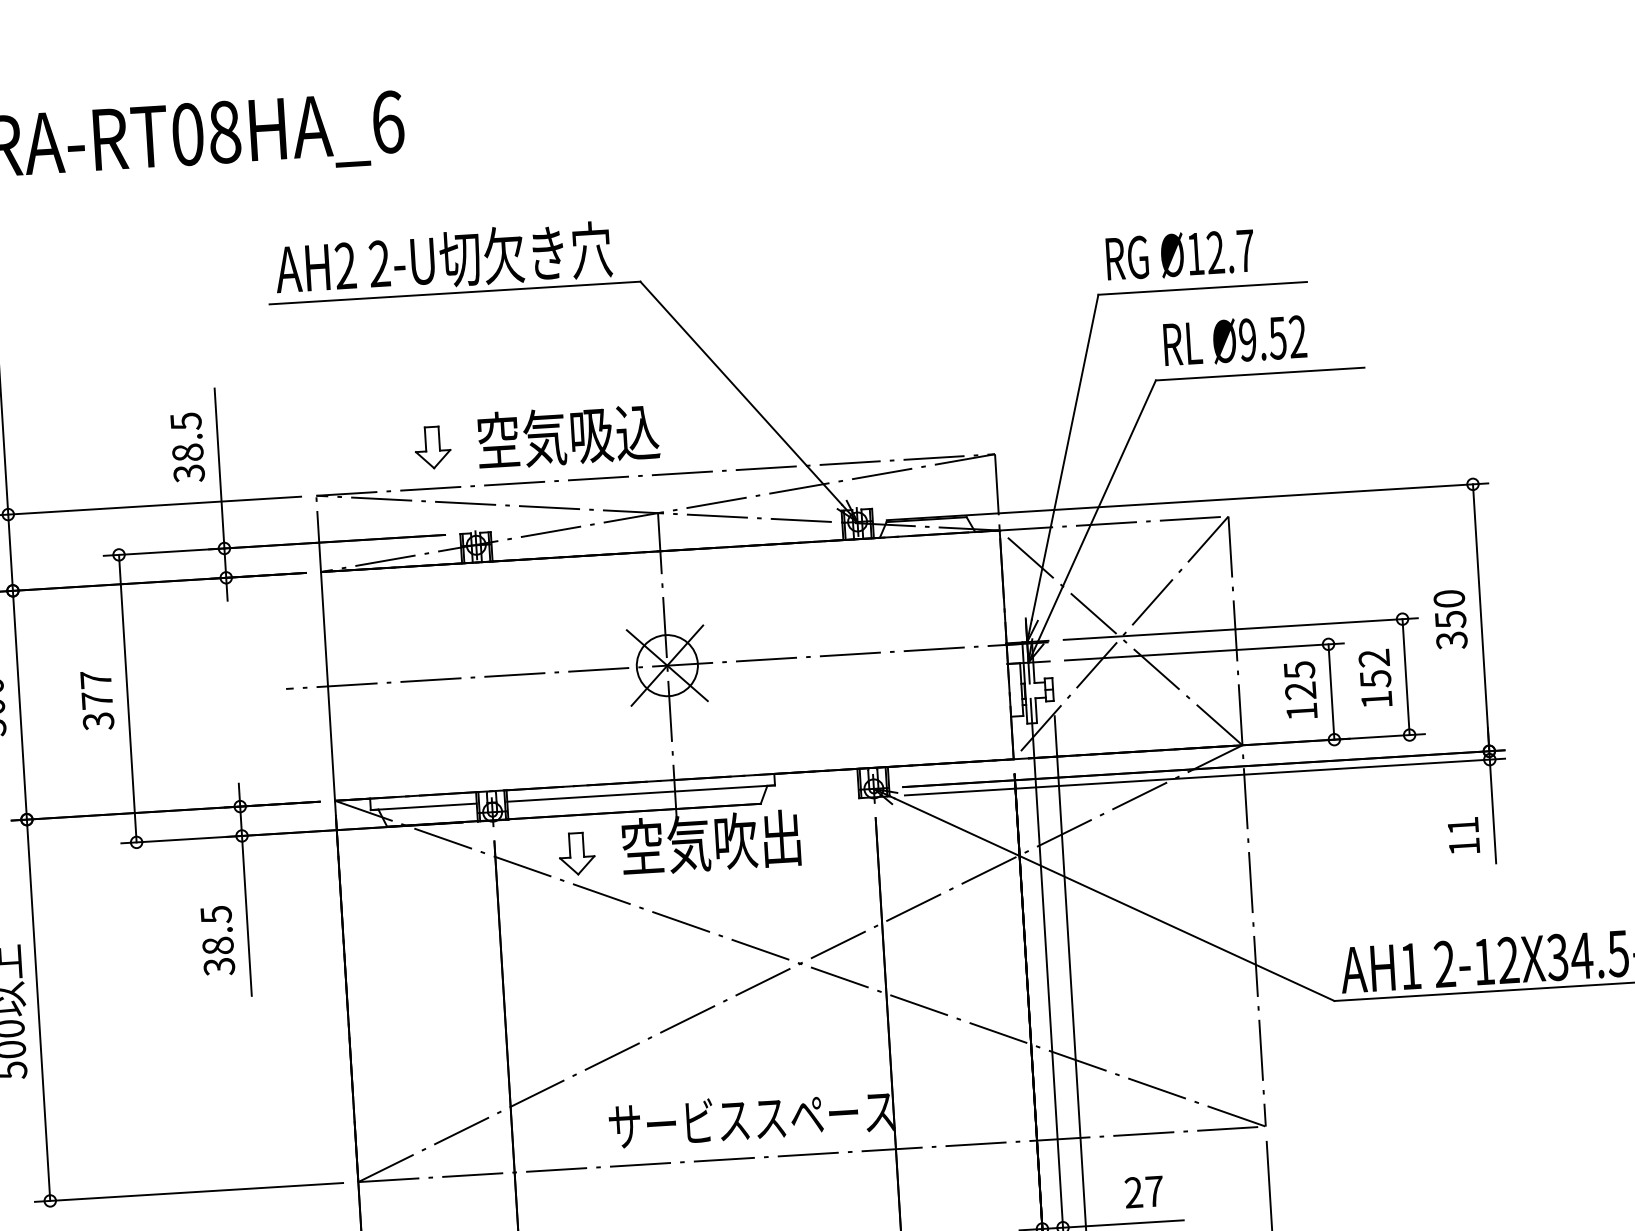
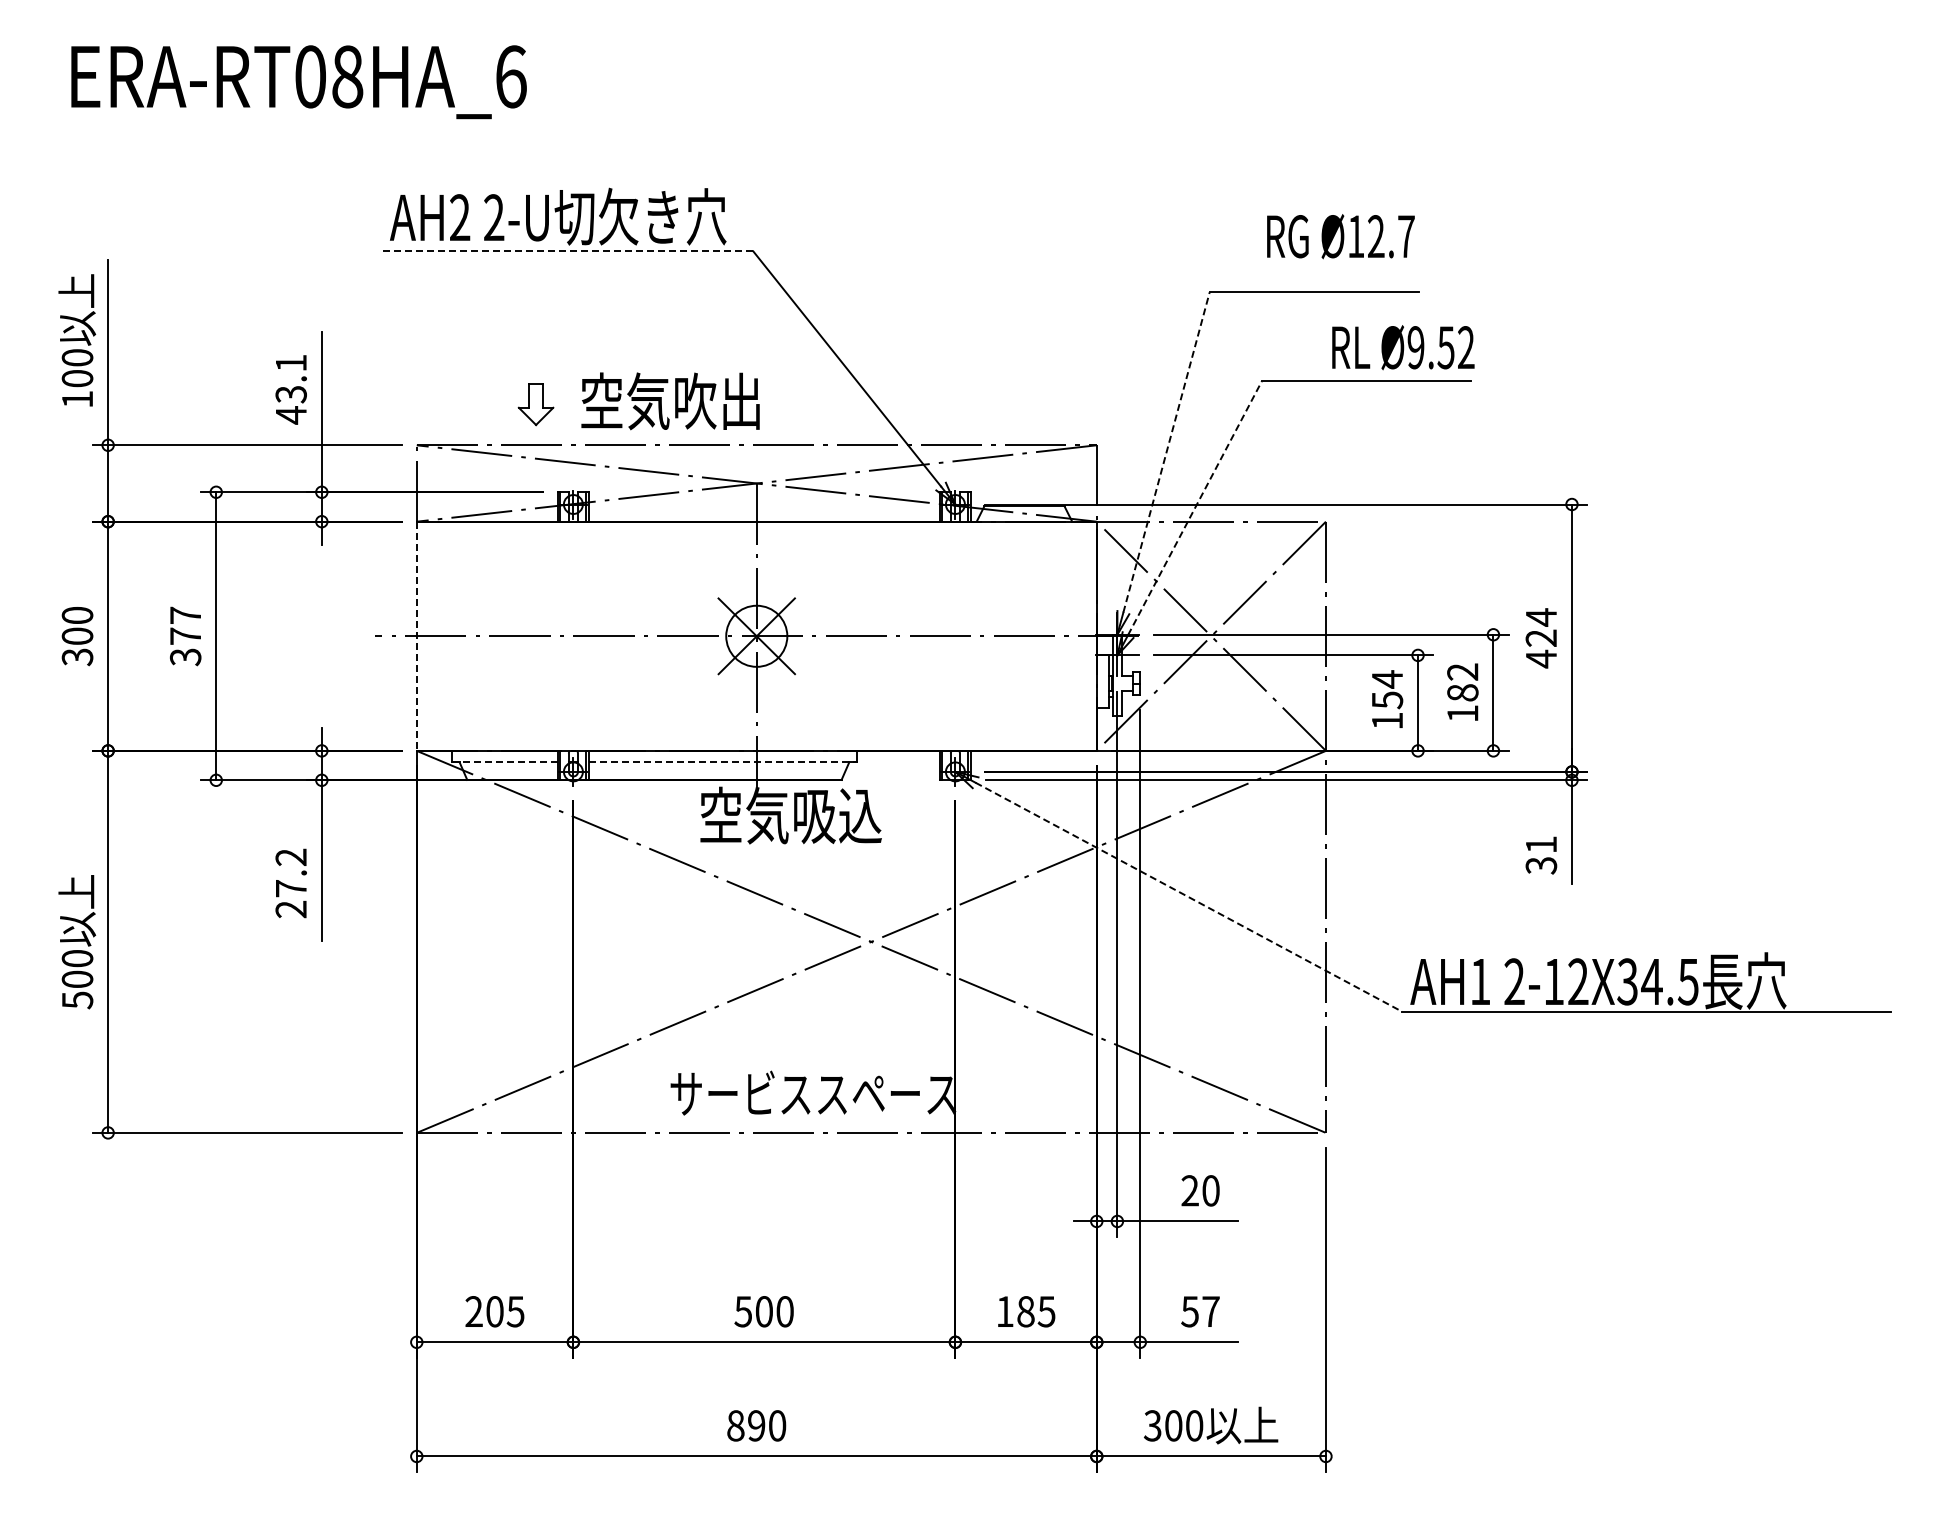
text: (1179, 254) -> (1340, 236), moved
line: (454, 293) -> (567, 251), solid -> dashed
text: (1235, 340) -> (1403, 347), moved
text: (614, 432) -> (718, 400), 空気吸込 -> 空気吹出
text: (186, 447) -> (290, 389), 38.5 -> 43.1
line: (1065, 457) -> (1166, 452), solid -> dashed
line: (1097, 510) -> (1195, 507), solid -> dashed
text: (1450, 619) -> (1541, 638), 350 -> 424
text: (1375, 678) -> (1462, 692), 152 -> 182
text: (1300, 680) -> (1387, 689), 125 -> 154
line: (327, 686) -> (416, 636), solid -> dashed
line: (641, 793) -> (723, 762), solid -> dashed
line: (424, 806) -> (505, 762), solid -> dashed
text: (758, 839) -> (837, 815), 空気吹出 -> 空気吸込
text: (1464, 846) -> (1541, 865), 11 -> 31
part: (577, 853) -> (655, 818), removed
line: (1115, 899) -> (1189, 897), solid -> dashed
text: (217, 940) -> (290, 883), 38.5 -> 27.2
text: (1154, 1191) -> (1210, 1190), 27 -> 20

